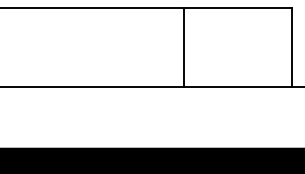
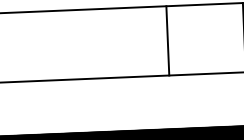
line: (183, 47) -> (167, 41), moved

